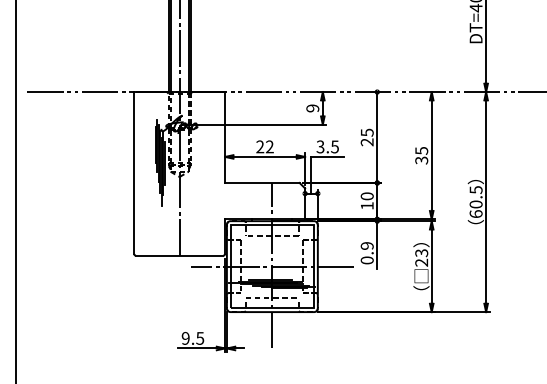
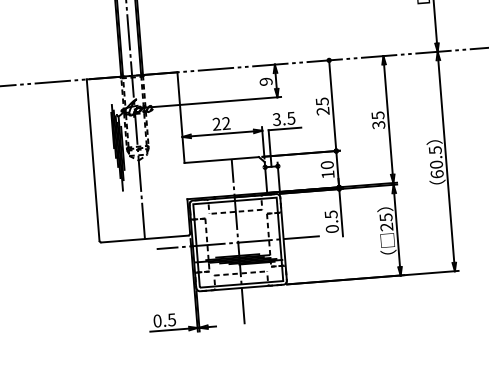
text: (366, 246) -> (330, 215), 0.9 -> 0.5
text: (421, 252) -> (385, 216), 23 -> 25
text: (185, 338) -> (157, 321), 9.5 -> 0.5

